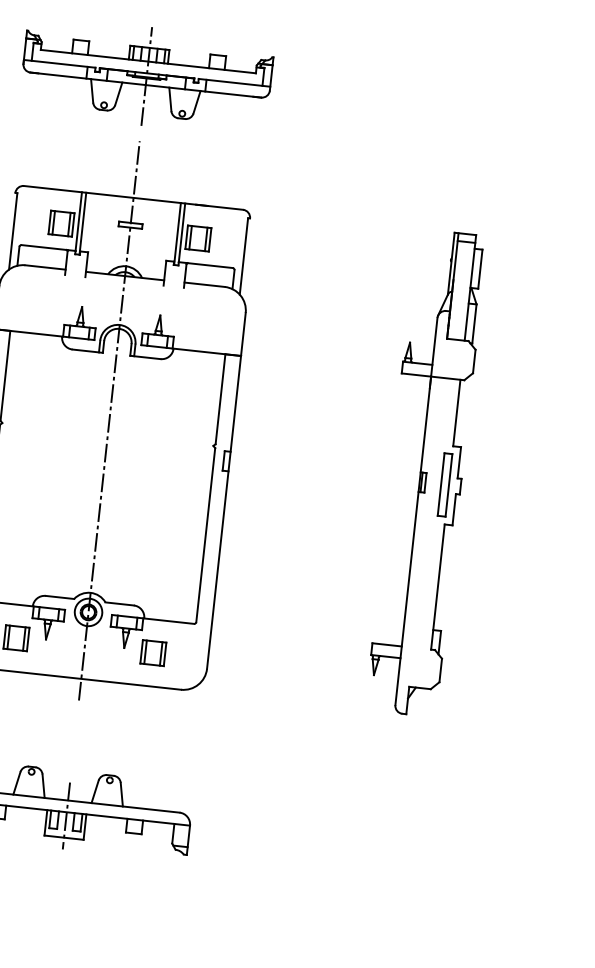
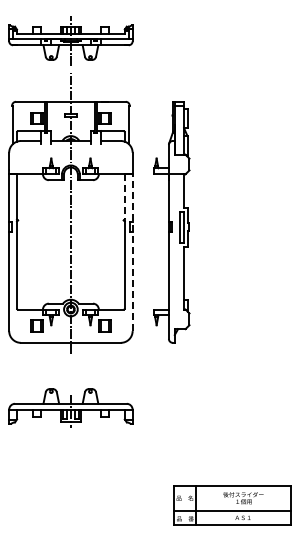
line: (219, 398) -> (124, 196), solid -> dashed
part: (425, 473) -> (171, 222), moved
line: (223, 511) -> (132, 252), solid -> dashed

